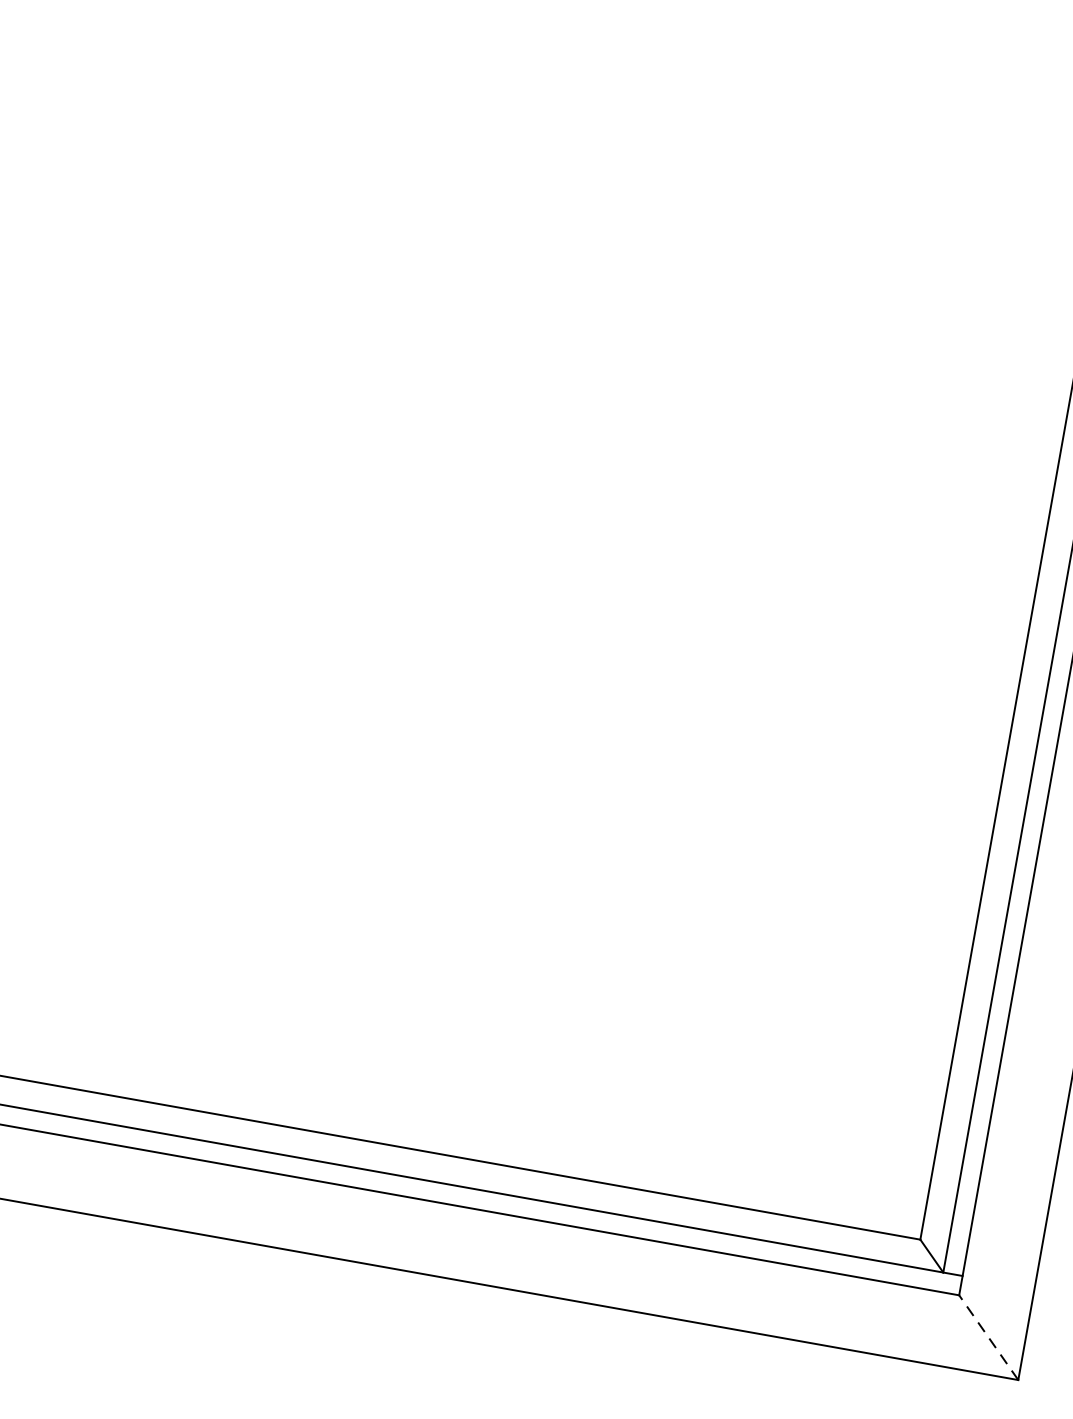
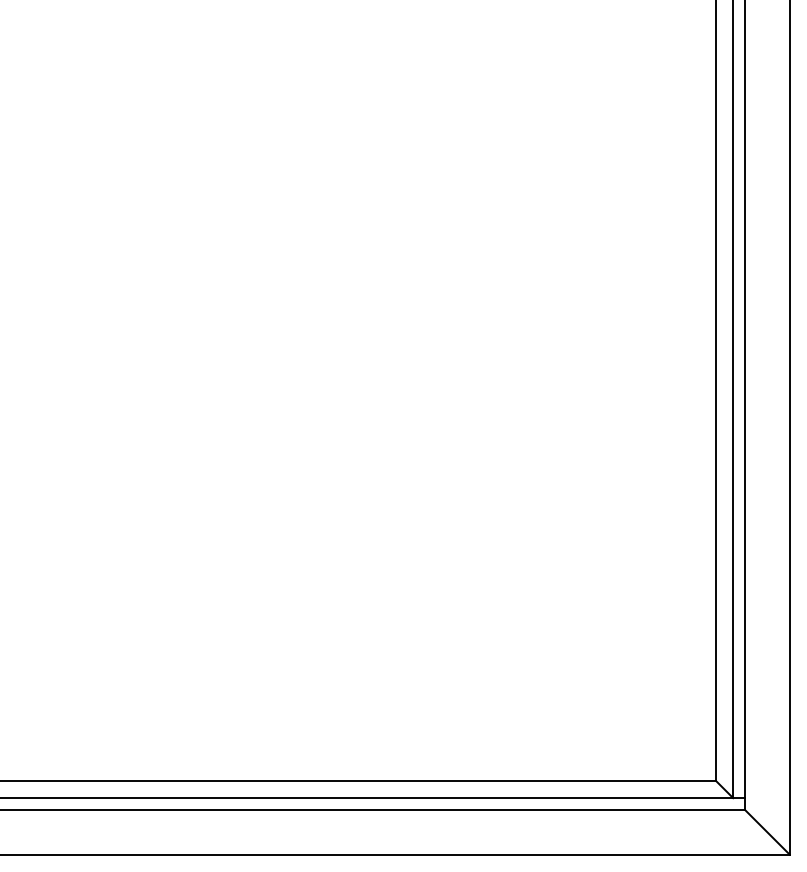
line: (988, 1337) -> (767, 832), dashed -> solid

